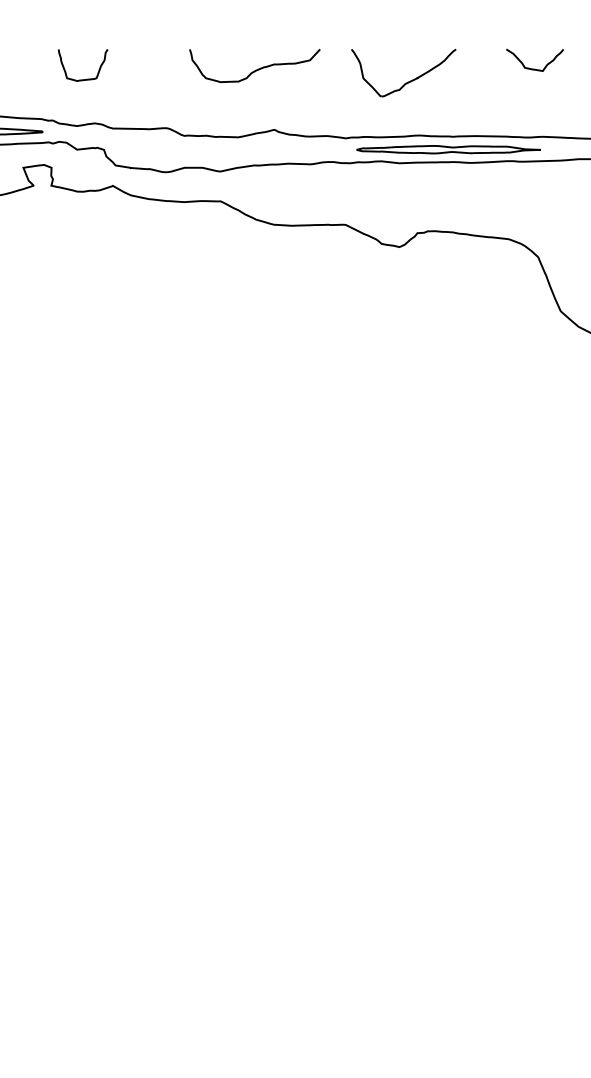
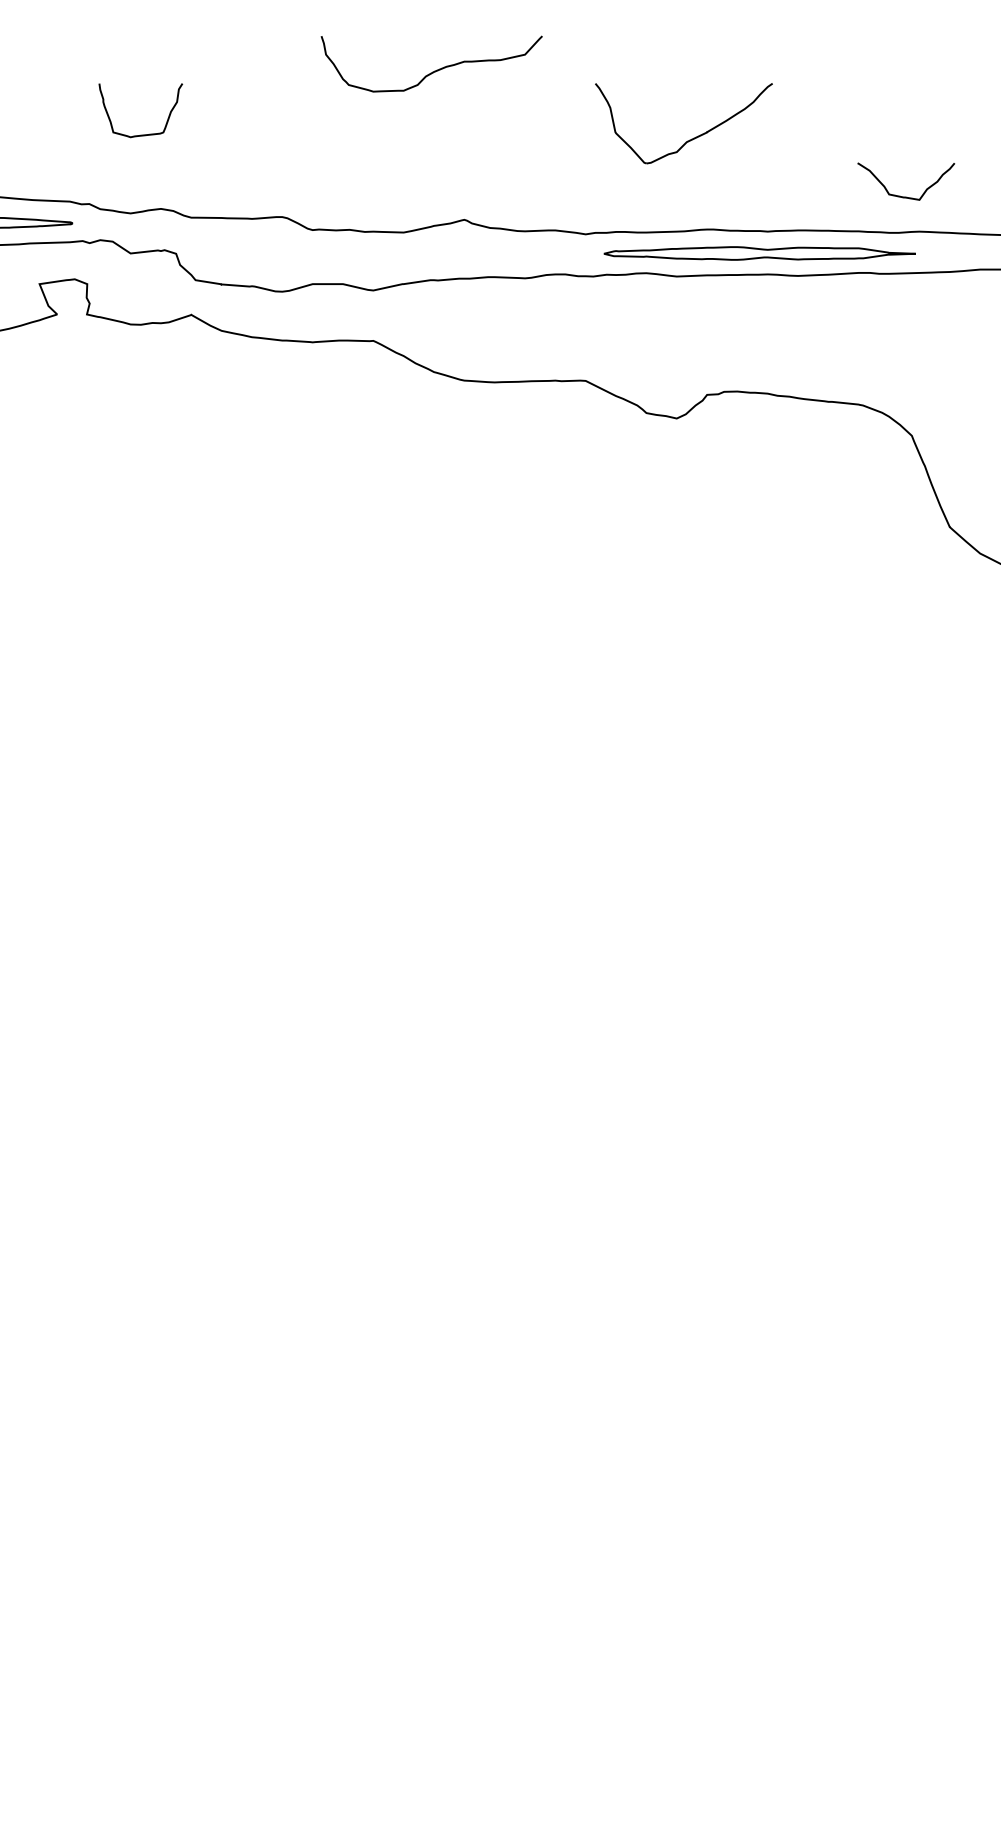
curve: (534, 68) -> (905, 195), moved
curve: (255, 69) -> (432, 70), moved

